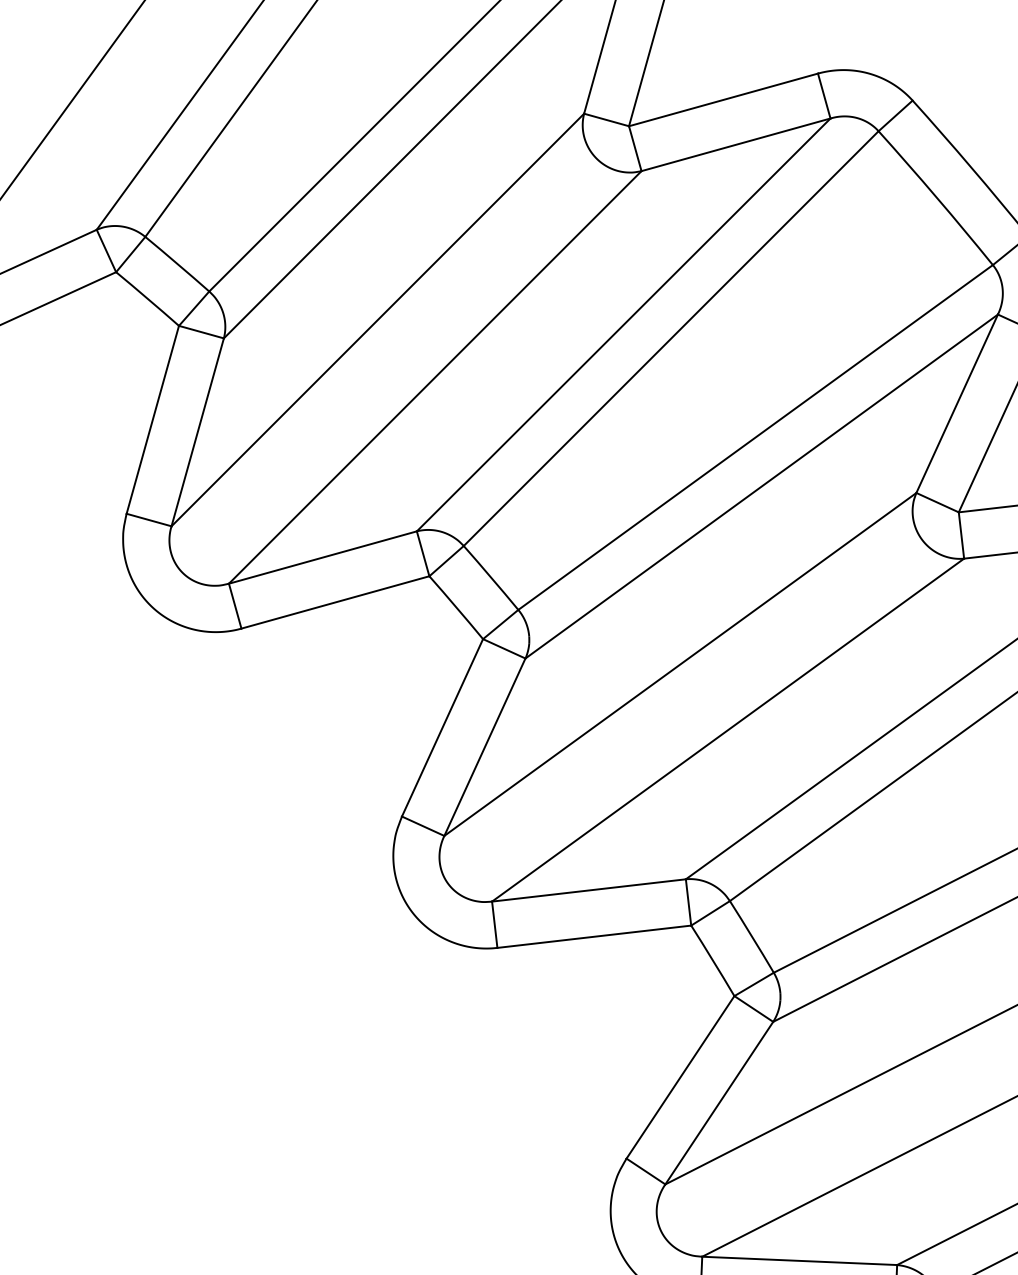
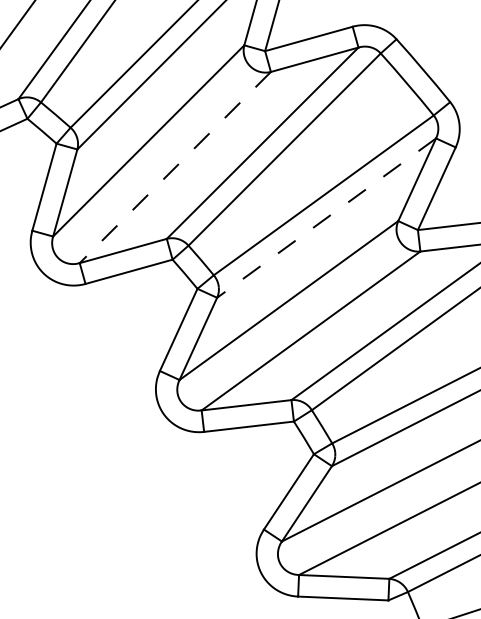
line: (433, 377) -> (174, 167), solid -> dashed
line: (761, 487) -> (326, 218), solid -> dashed

